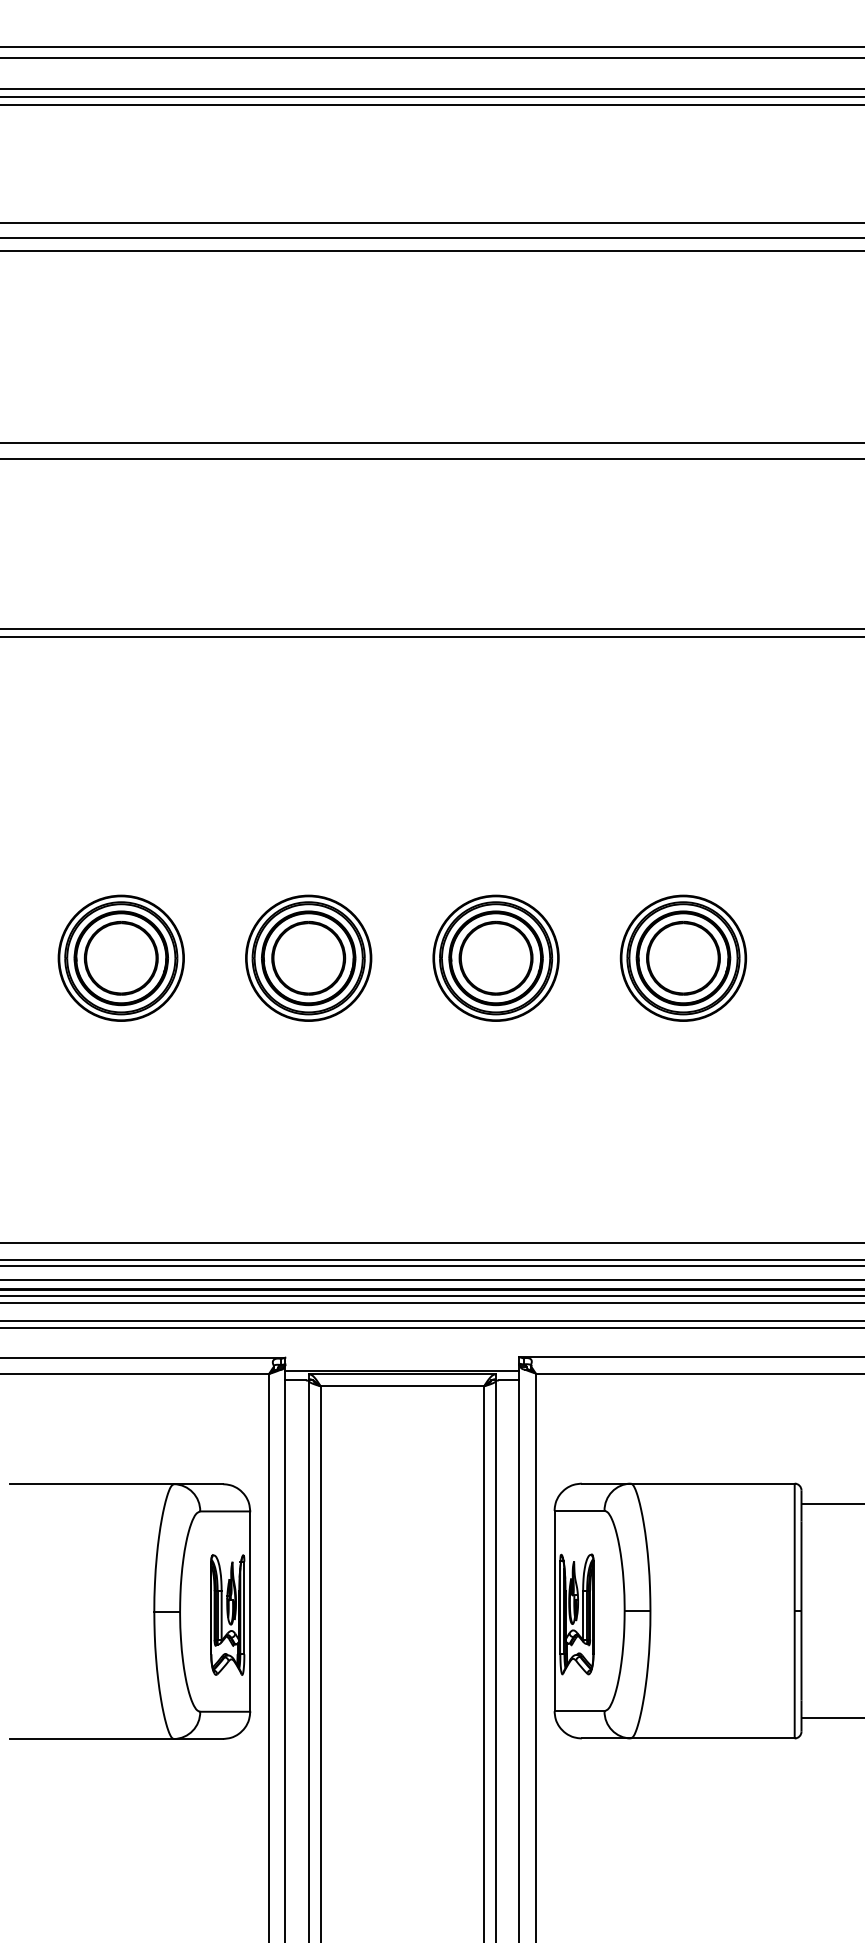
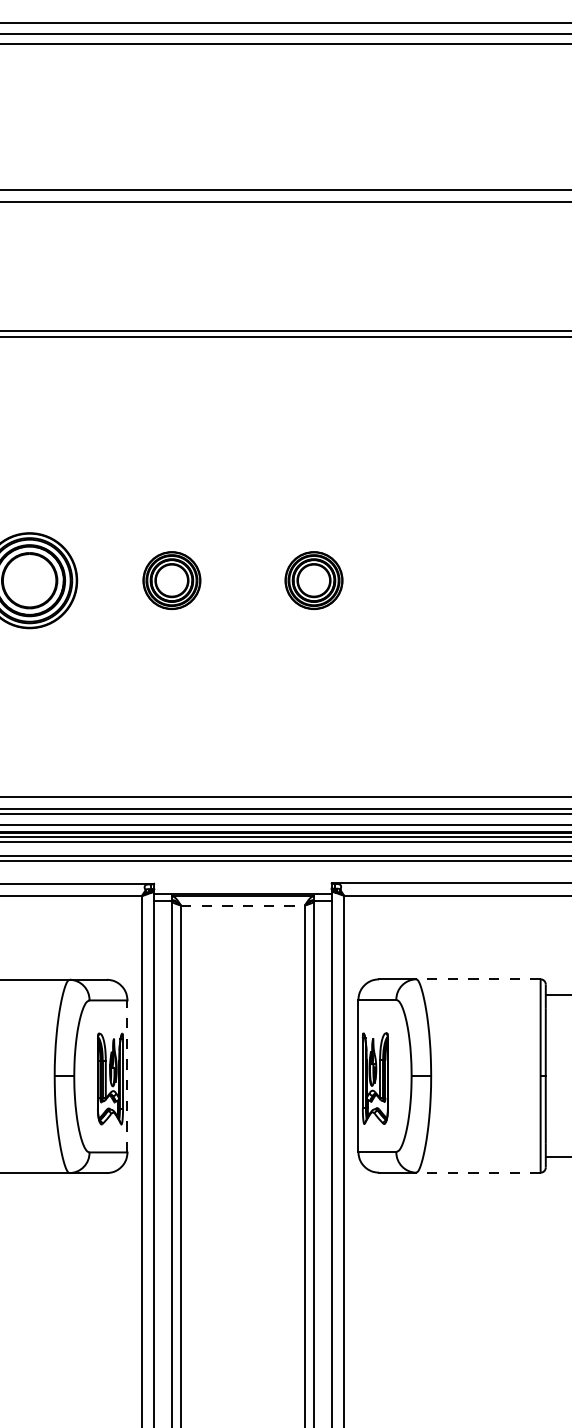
part: (308, 957) -> (171, 580), size x0.6
part: (495, 957) -> (313, 580), size x0.6
part: (683, 957) -> (456, 580), removed
line: (402, 1386) -> (243, 905), solid -> dashed
line: (712, 1483) -> (478, 979), solid -> dashed
line: (250, 1611) -> (127, 1076), solid -> dashed
line: (712, 1738) -> (478, 1172), solid -> dashed

